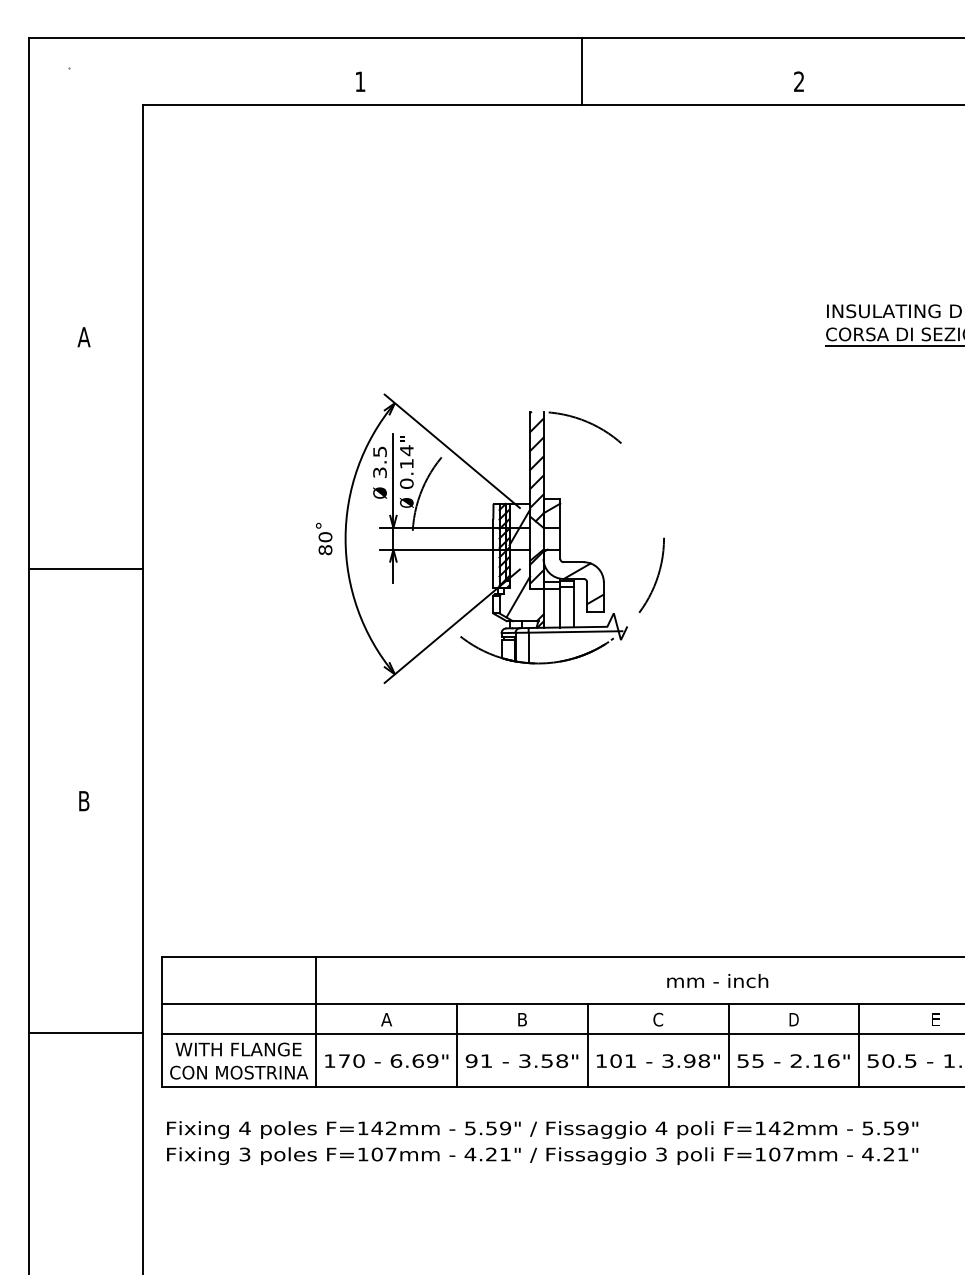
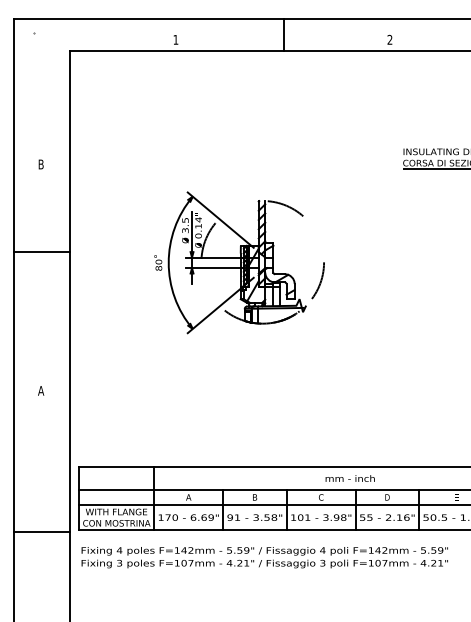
text: (84, 337) -> (41, 164), A -> B
line: (84, 568) -> (41, 251), moved
text: (84, 800) -> (41, 390), B -> A
line: (84, 1034) -> (41, 532), moved

